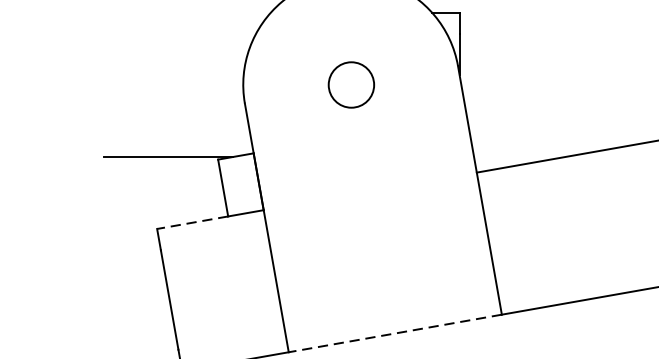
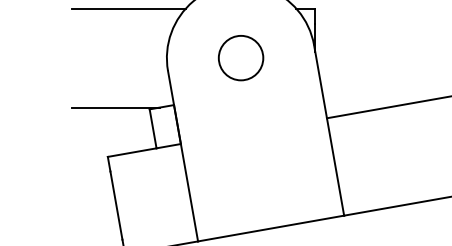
line: (187, 12) -> (128, 8), added
circle: (350, 85) -> (240, 58), size x1.43
line: (193, 222) -> (132, 152), dashed -> solid
line: (394, 333) -> (270, 228), dashed -> solid

